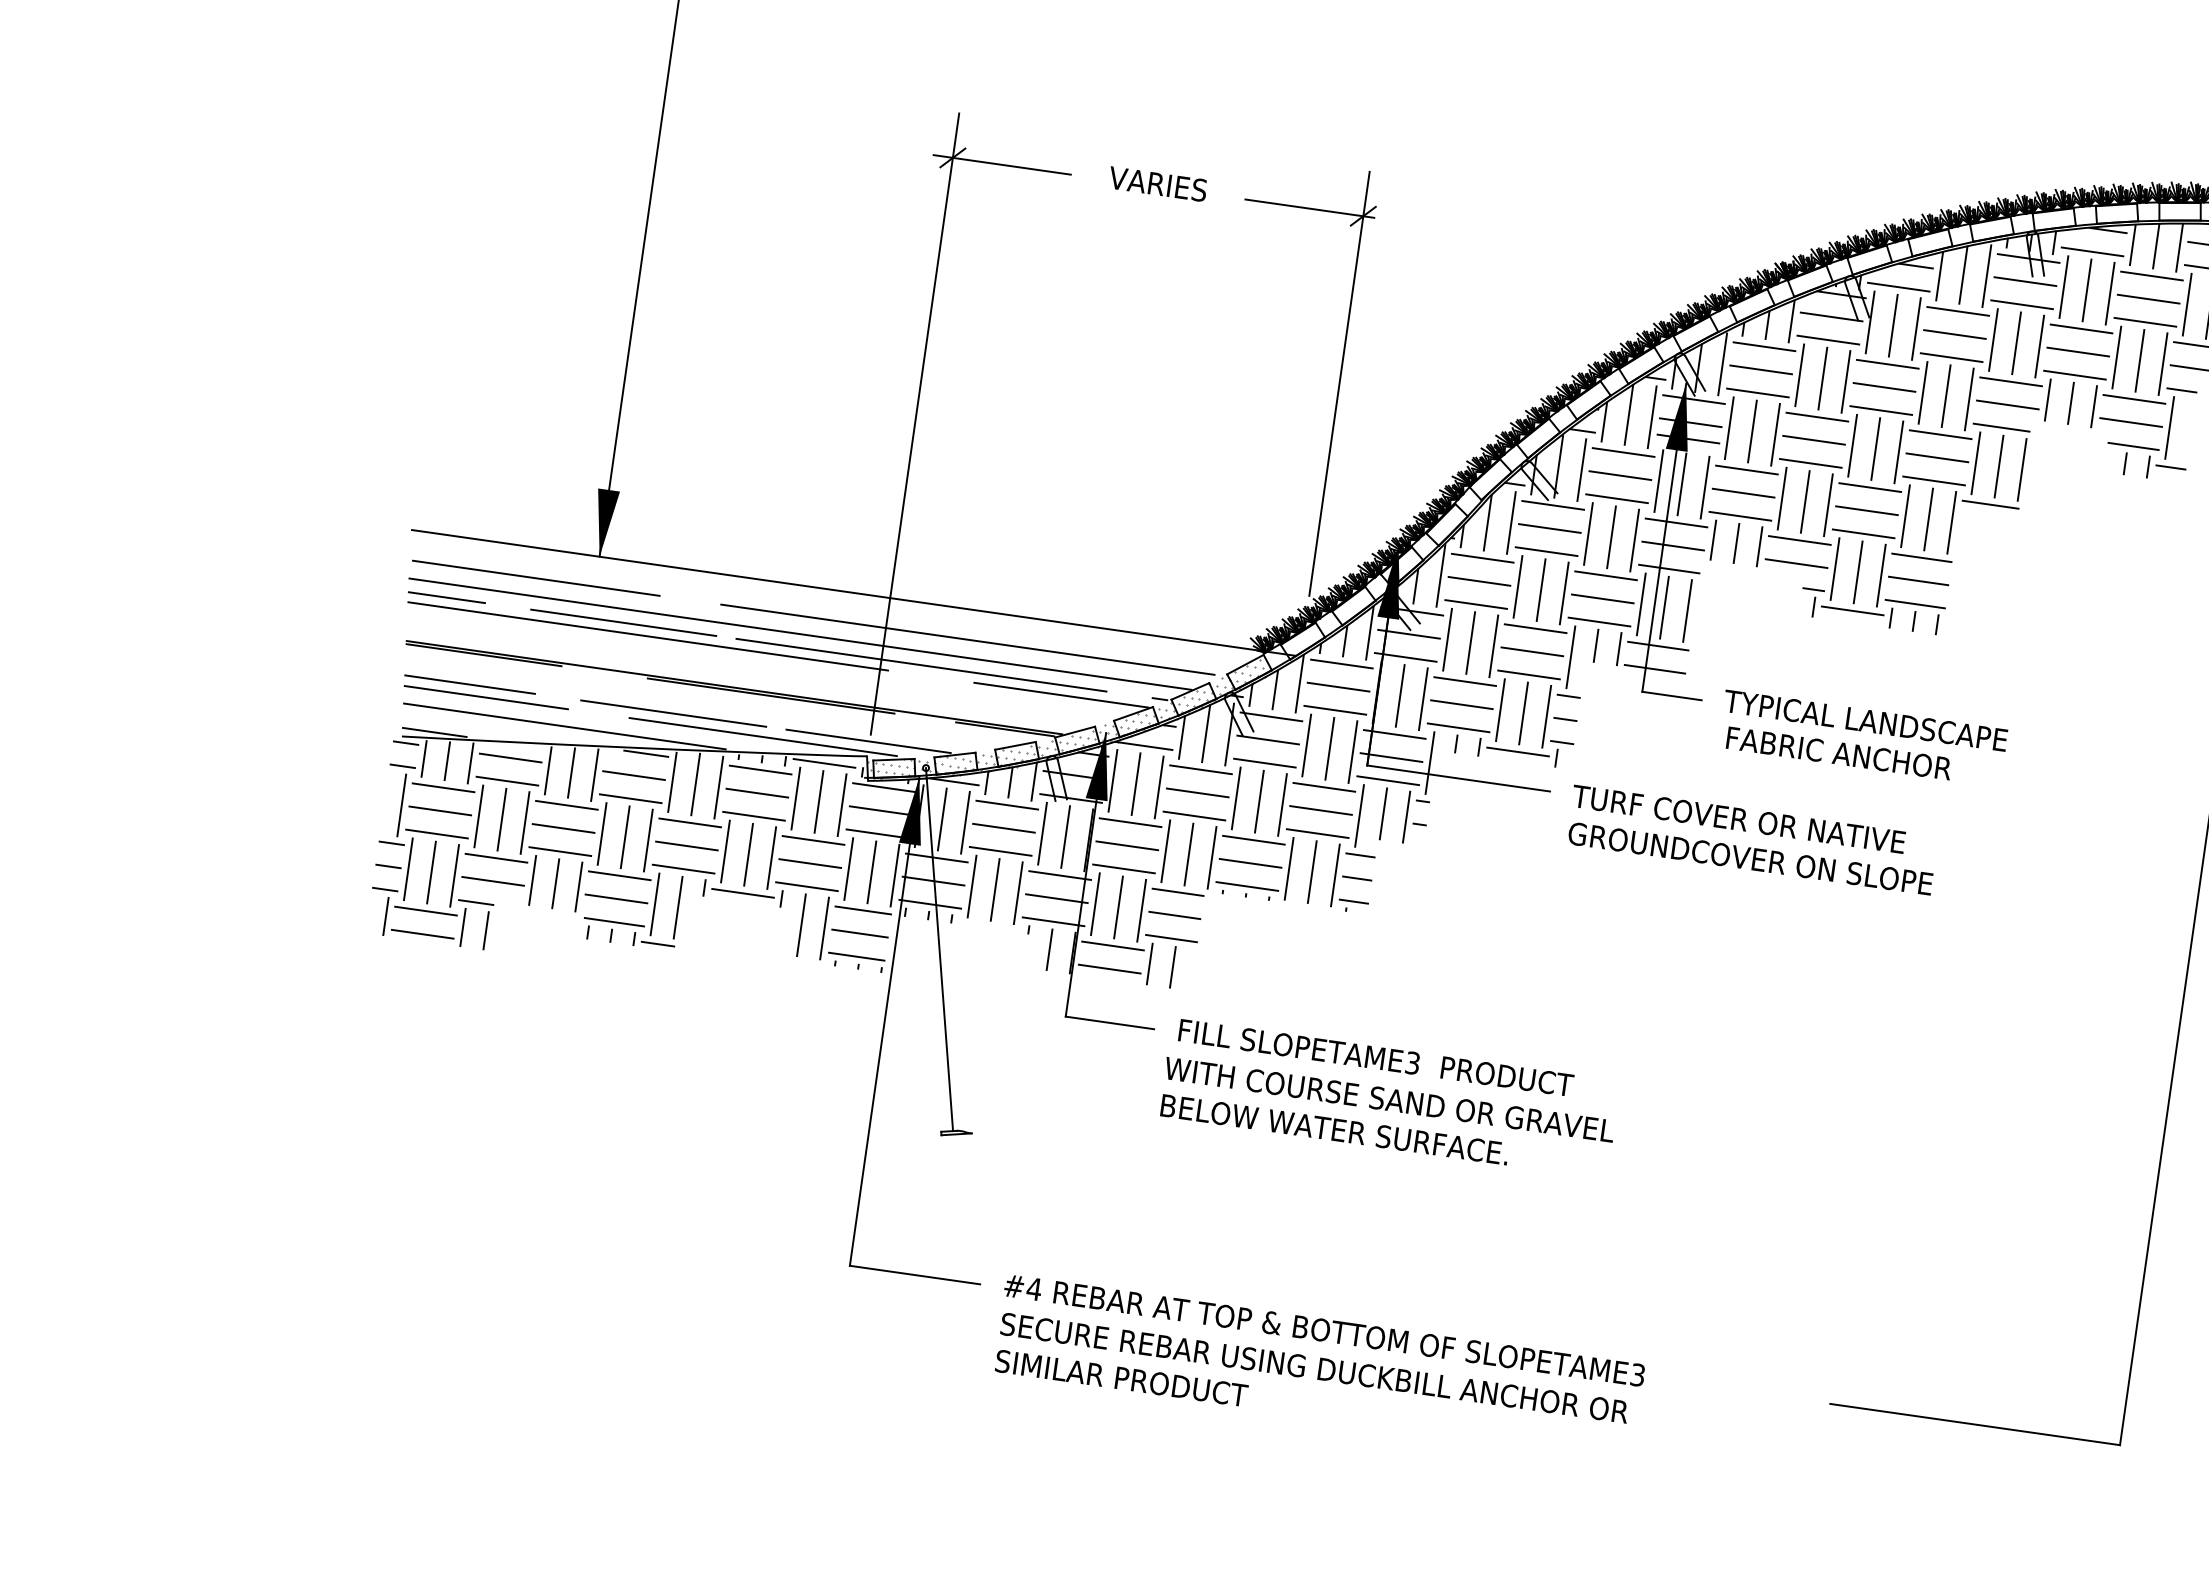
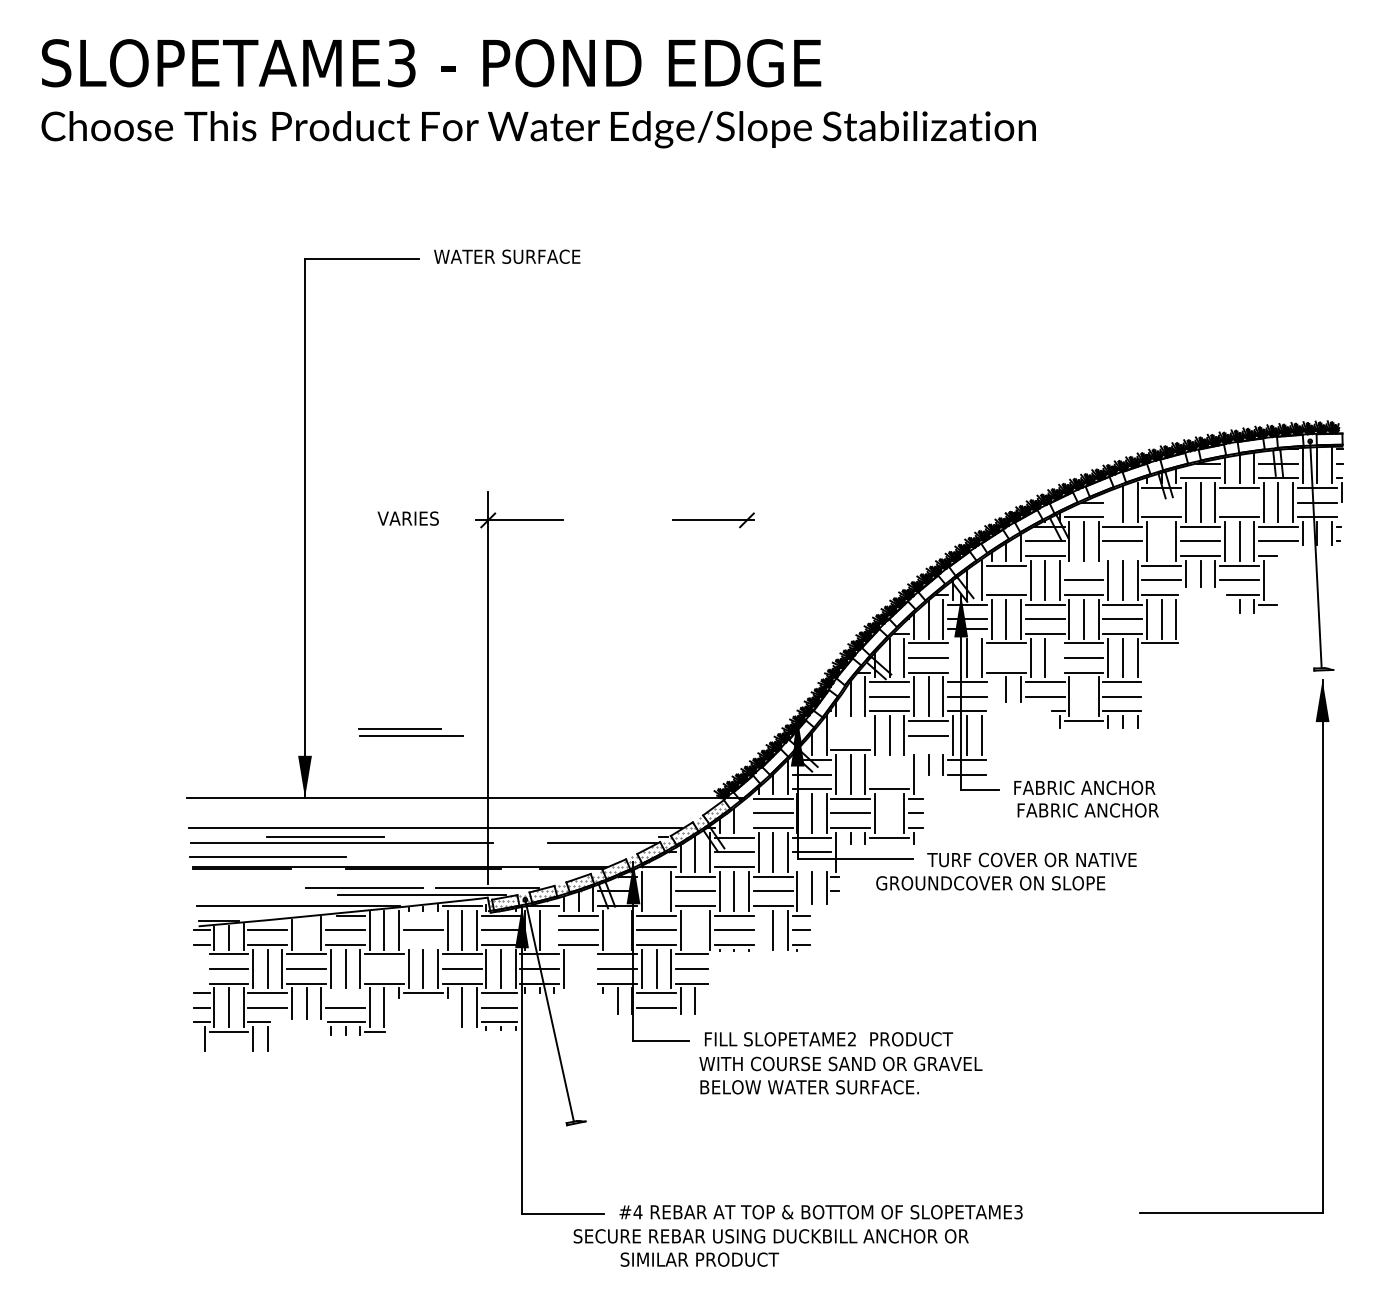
text: (1156, 183) -> (407, 518), moved
line: (1939, 275) -> (1108, 506), removed
line: (2024, 281) -> (1161, 502), removed
line: (2148, 299) -> (1239, 502), removed
line: (2016, 341) -> (1161, 540), removed
line: (1951, 356) -> (1122, 555), removed
line: (1886, 363) -> (1083, 565), removed
line: (1759, 370) -> (1005, 580), removed
line: (1338, 382) -> (746, 625), removed
line: (1658, 480) -> (952, 657), removed
line: (1742, 493) -> (1005, 658), removed
line: (1828, 504) -> (1059, 657), removed
line: (1713, 539) -> (991, 689), removed
line: (1482, 558) -> (850, 721), removed
line: (1858, 571) -> (1084, 696), removed
line: (535, 577) -> (267, 856), moved
line: (1478, 580) -> (850, 735), removed
line: (447, 597) -> (214, 836), removed
line: (1599, 622) -> (928, 750), removed
line: (1535, 629) -> (889, 760), removed
line: (967, 639) -> (539, 816), removed
line: (1532, 651) -> (889, 774), removed
line: (921, 665) -> (513, 836), removed
line: (1299, 683) -> (748, 814), removed
part: (485, 692) -> (410, 732), moved
line: (1523, 713) -> (889, 813), removed
text: (1865, 720) -> (1101, 787), TYPICAL LANDSCAPE -> FABRIC ANCHOR
line: (759, 769) -> (422, 915), removed
line: (571, 772) -> (306, 933), removed
line: (1387, 779) -> (811, 866), removed
line: (1136, 783) -> (656, 890), removed
line: (401, 804) -> (204, 968), removed
line: (752, 815) -> (422, 944), removed
line: (965, 821) -> (554, 929), removed
line: (1065, 836) -> (617, 929), removed
line: (685, 845) -> (383, 968), removed
line: (1189, 853) -> (695, 929), removed
text: (1750, 859) -> (990, 883), moved
line: (1289, 867) -> (758, 929), removed
line: (619, 876) -> (345, 993), removed
line: (994, 889) -> (578, 968), removed
line: (1018, 892) -> (593, 968), removed
line: (422, 933) -> (228, 1046), removed
text: (1413, 1063) -> (852, 1039), SLOPETAME3 -> SLOPETAME2
text: (1313, 1368) -> (770, 1236), moved

